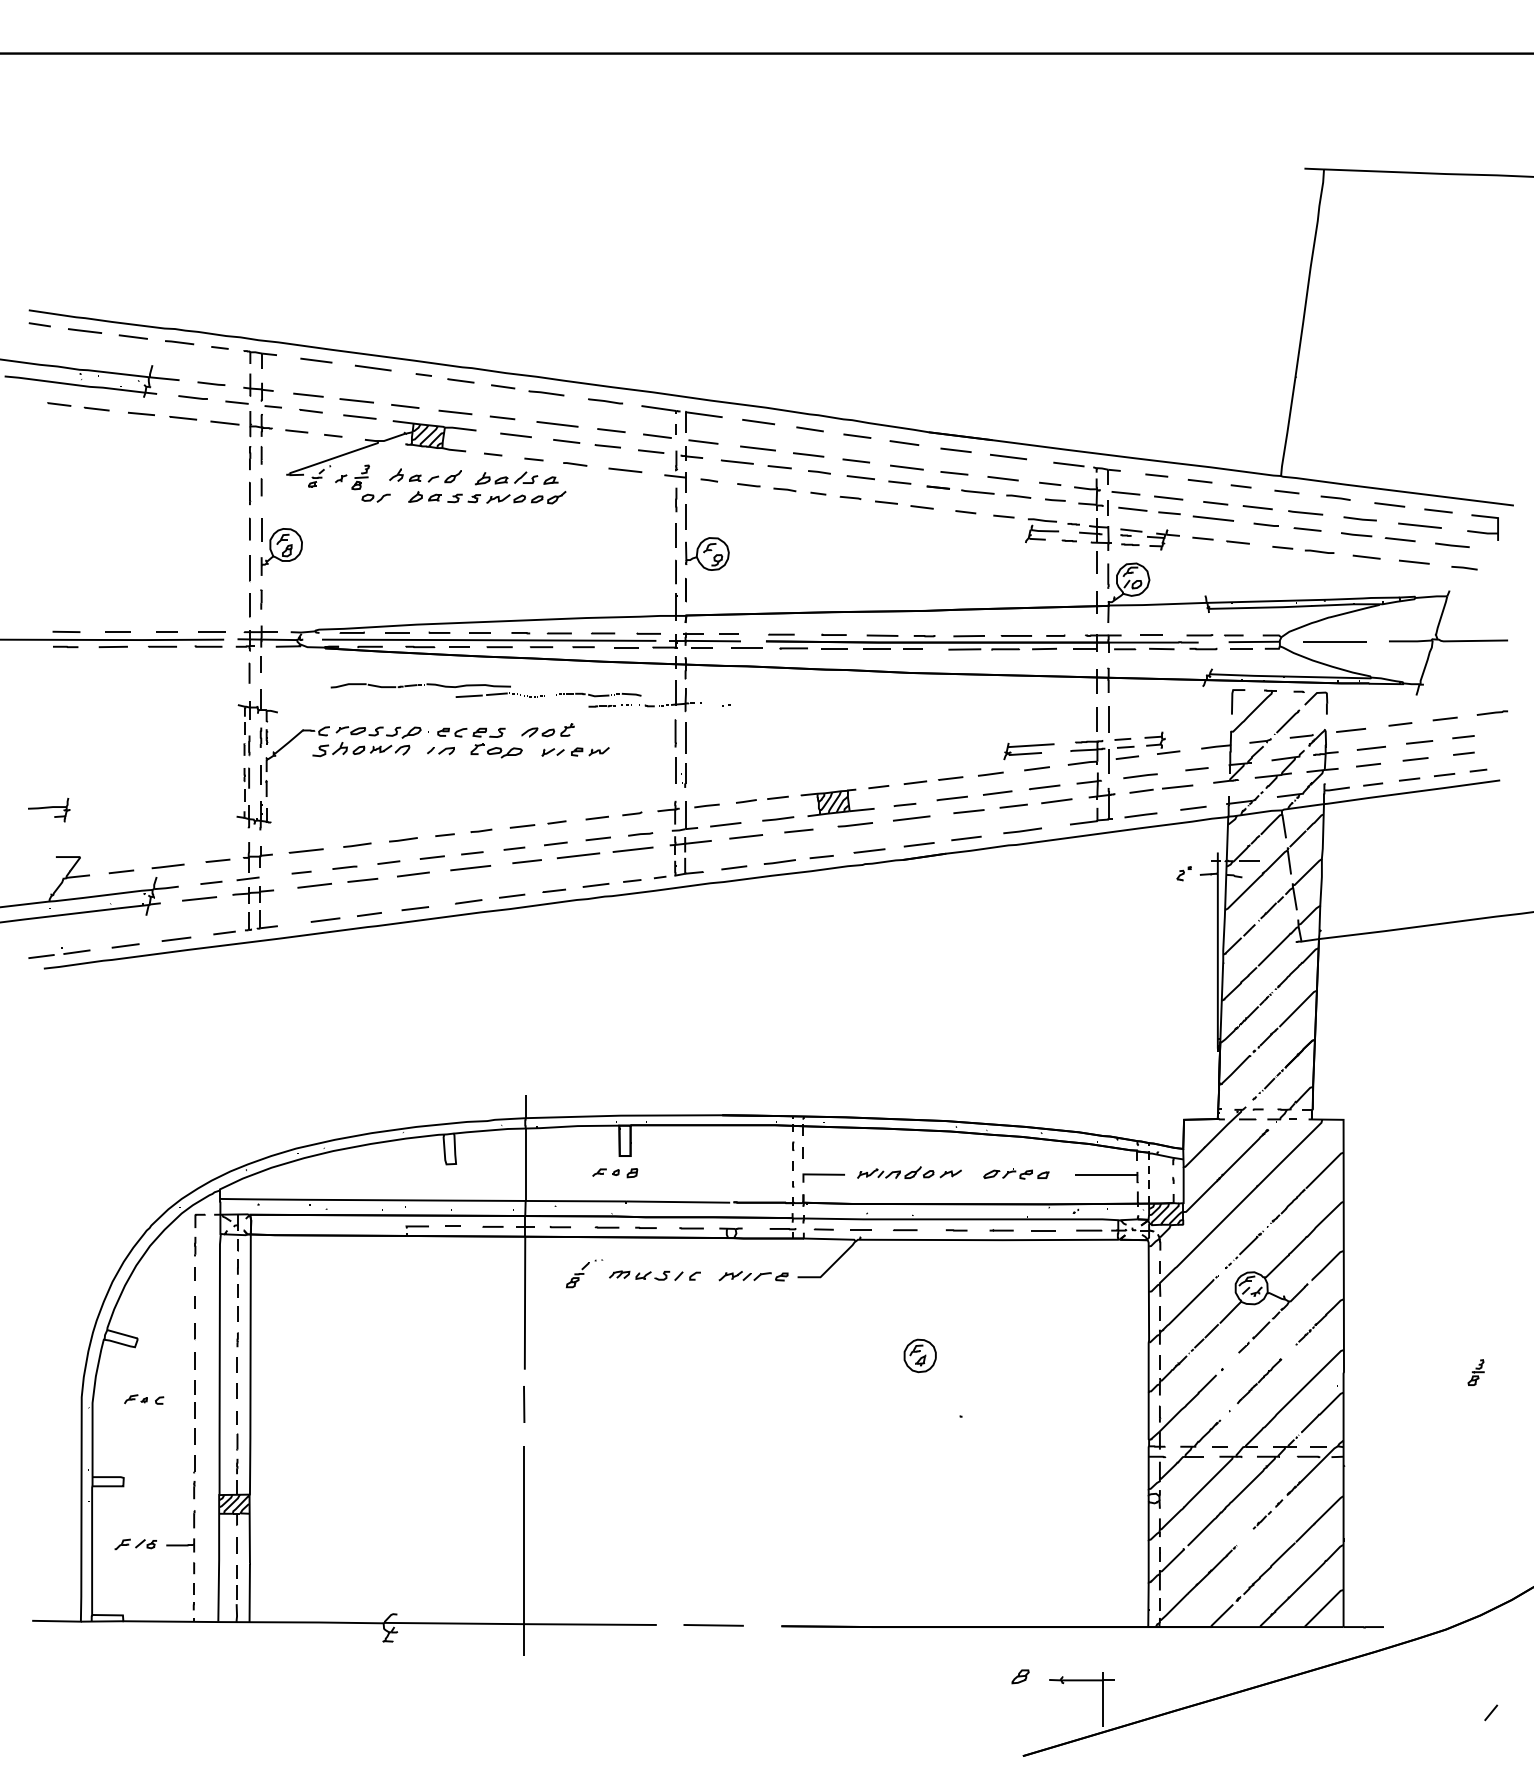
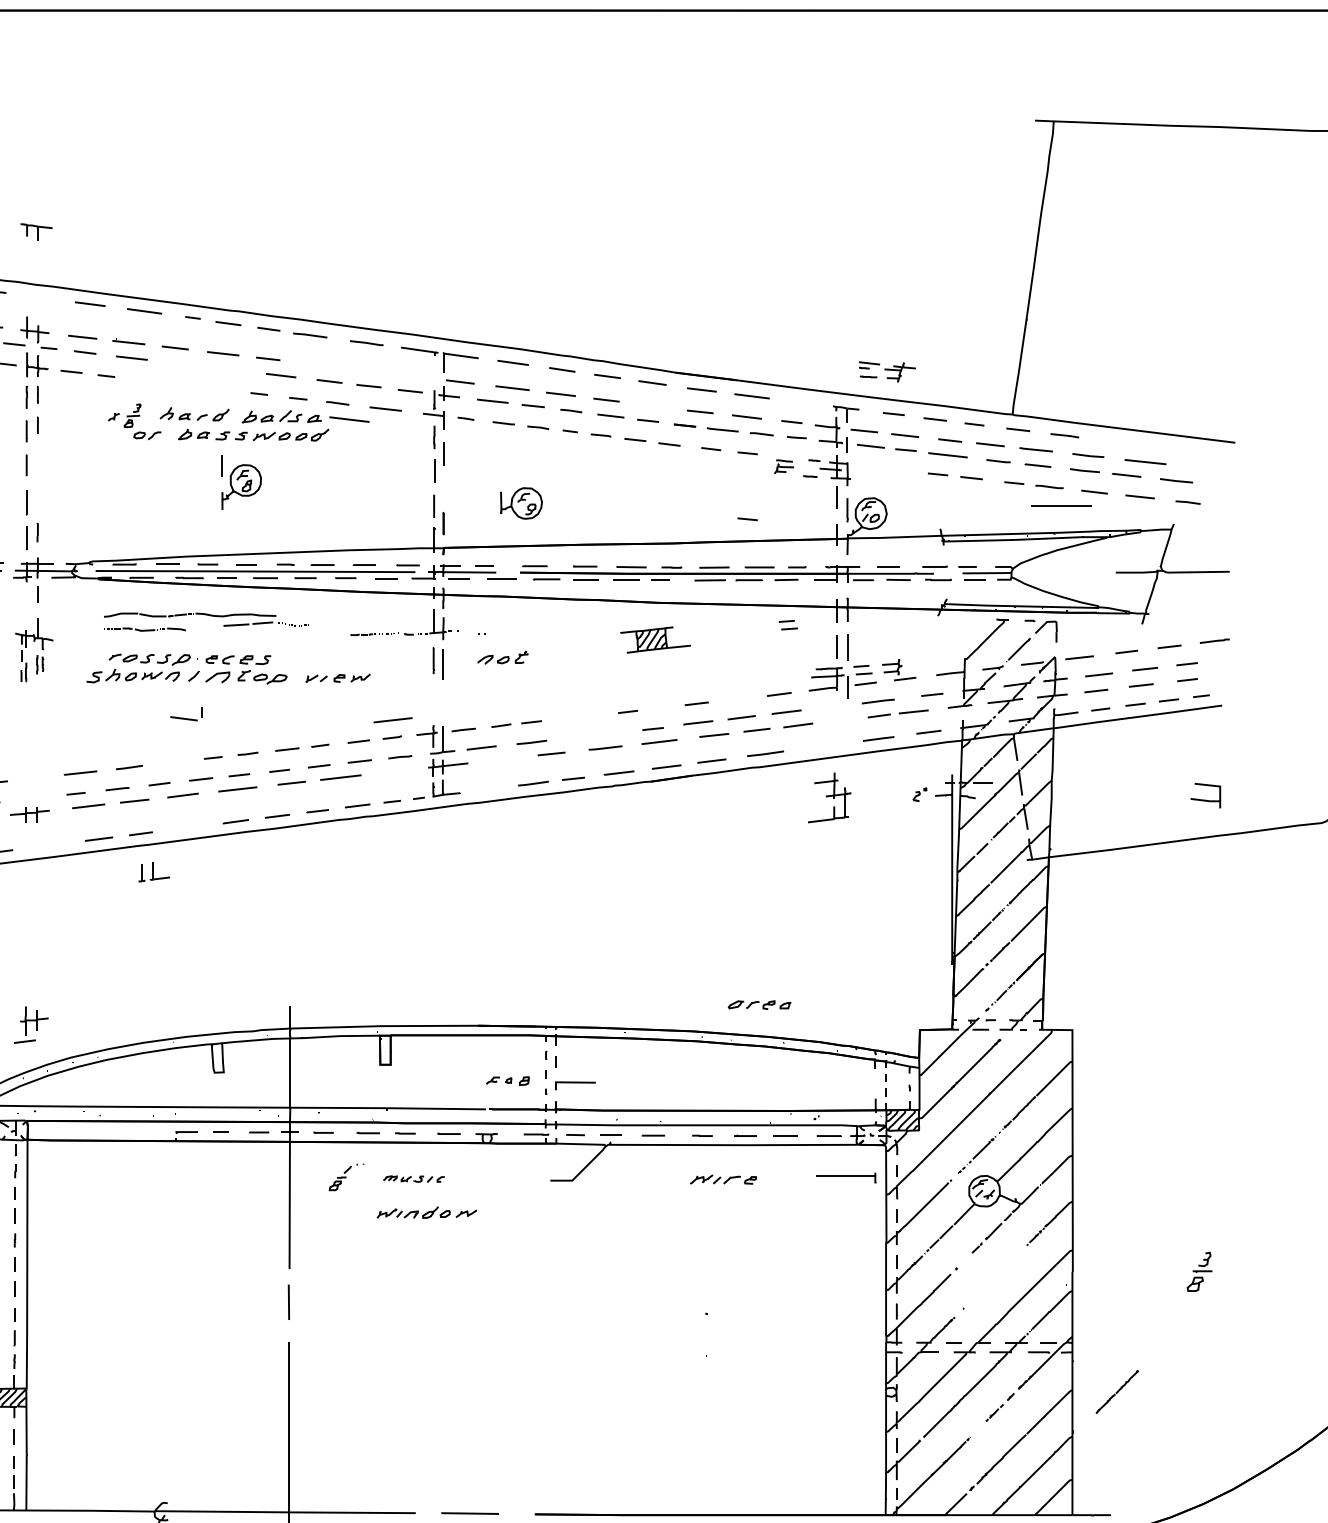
part: (259, 359) -> (35, 232), moved
line: (557, 424) -> (349, 419), moved
line: (611, 430) -> (372, 370), removed
part: (659, 431) -> (185, 714), moved
part: (377, 444) -> (148, 384), removed
line: (1068, 464) -> (809, 403), removed
line: (906, 467) -> (654, 406), removed
line: (1389, 504) -> (1116, 441), removed
line: (1438, 510) -> (1163, 447), removed
part: (1482, 527) -> (1205, 795), moved
part: (1042, 530) -> (784, 466), size x0.6
part: (1149, 539) -> (886, 371), moved
part: (281, 546) -> (241, 481), moved
part: (707, 553) -> (521, 502), moved
line: (1003, 585) -> (747, 519), added
line: (1334, 641) -> (1060, 505), moved
line: (249, 672) -> (26, 602), removed
part: (598, 694) -> (144, 629), moved
part: (1046, 696) -> (788, 625), added
line: (1233, 701) -> (967, 630), removed
part: (547, 730) -> (502, 657), moved
part: (440, 751) -> (208, 677), size x1.6
part: (1028, 751) -> (771, 677), removed
part: (680, 772) -> (438, 698), removed
line: (990, 773) -> (734, 698), removed
part: (267, 780) -> (43, 705), removed
line: (915, 782) -> (663, 707), removed
part: (1092, 798) -> (829, 797), moved
part: (837, 802) -> (655, 639), moved
line: (745, 836) -> (500, 759), removed
line: (403, 839) -> (173, 762), removed
line: (632, 849) -> (392, 720), moved
part: (254, 861) -> (31, 1025), moved
line: (734, 867) -> (490, 788), removed
line: (415, 908) -> (185, 828), removed
part: (261, 920) -> (154, 872), moved
part: (909, 1172) -> (426, 1212), moved
part: (615, 1173) -> (508, 1081), moved
part: (1016, 1173) -> (759, 1004), moved
part: (1106, 1177) -> (845, 1178), moved
part: (654, 1275) -> (413, 1178), size x0.7
part: (753, 1276) -> (723, 1179), moved
part: (919, 1355) -> (666, 1255), removed
part: (1475, 1372) -> (1198, 1271), size x1.6
line: (1259, 1381) -> (1117, 1392), moved

